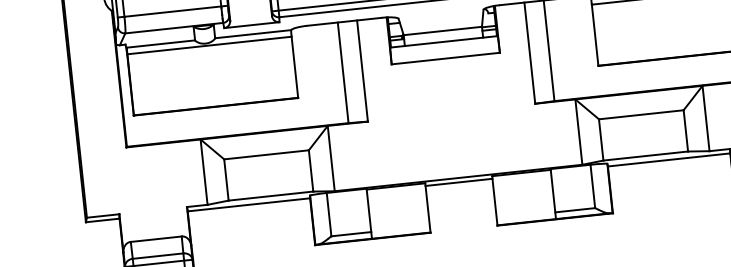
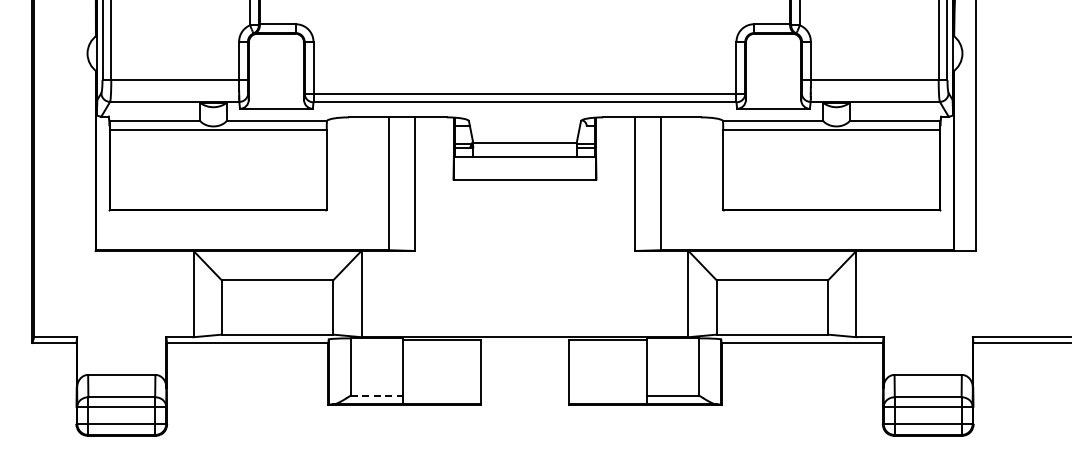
line: (458, 182) -> (524, 343), removed
line: (351, 234) -> (377, 395), solid -> dashed

